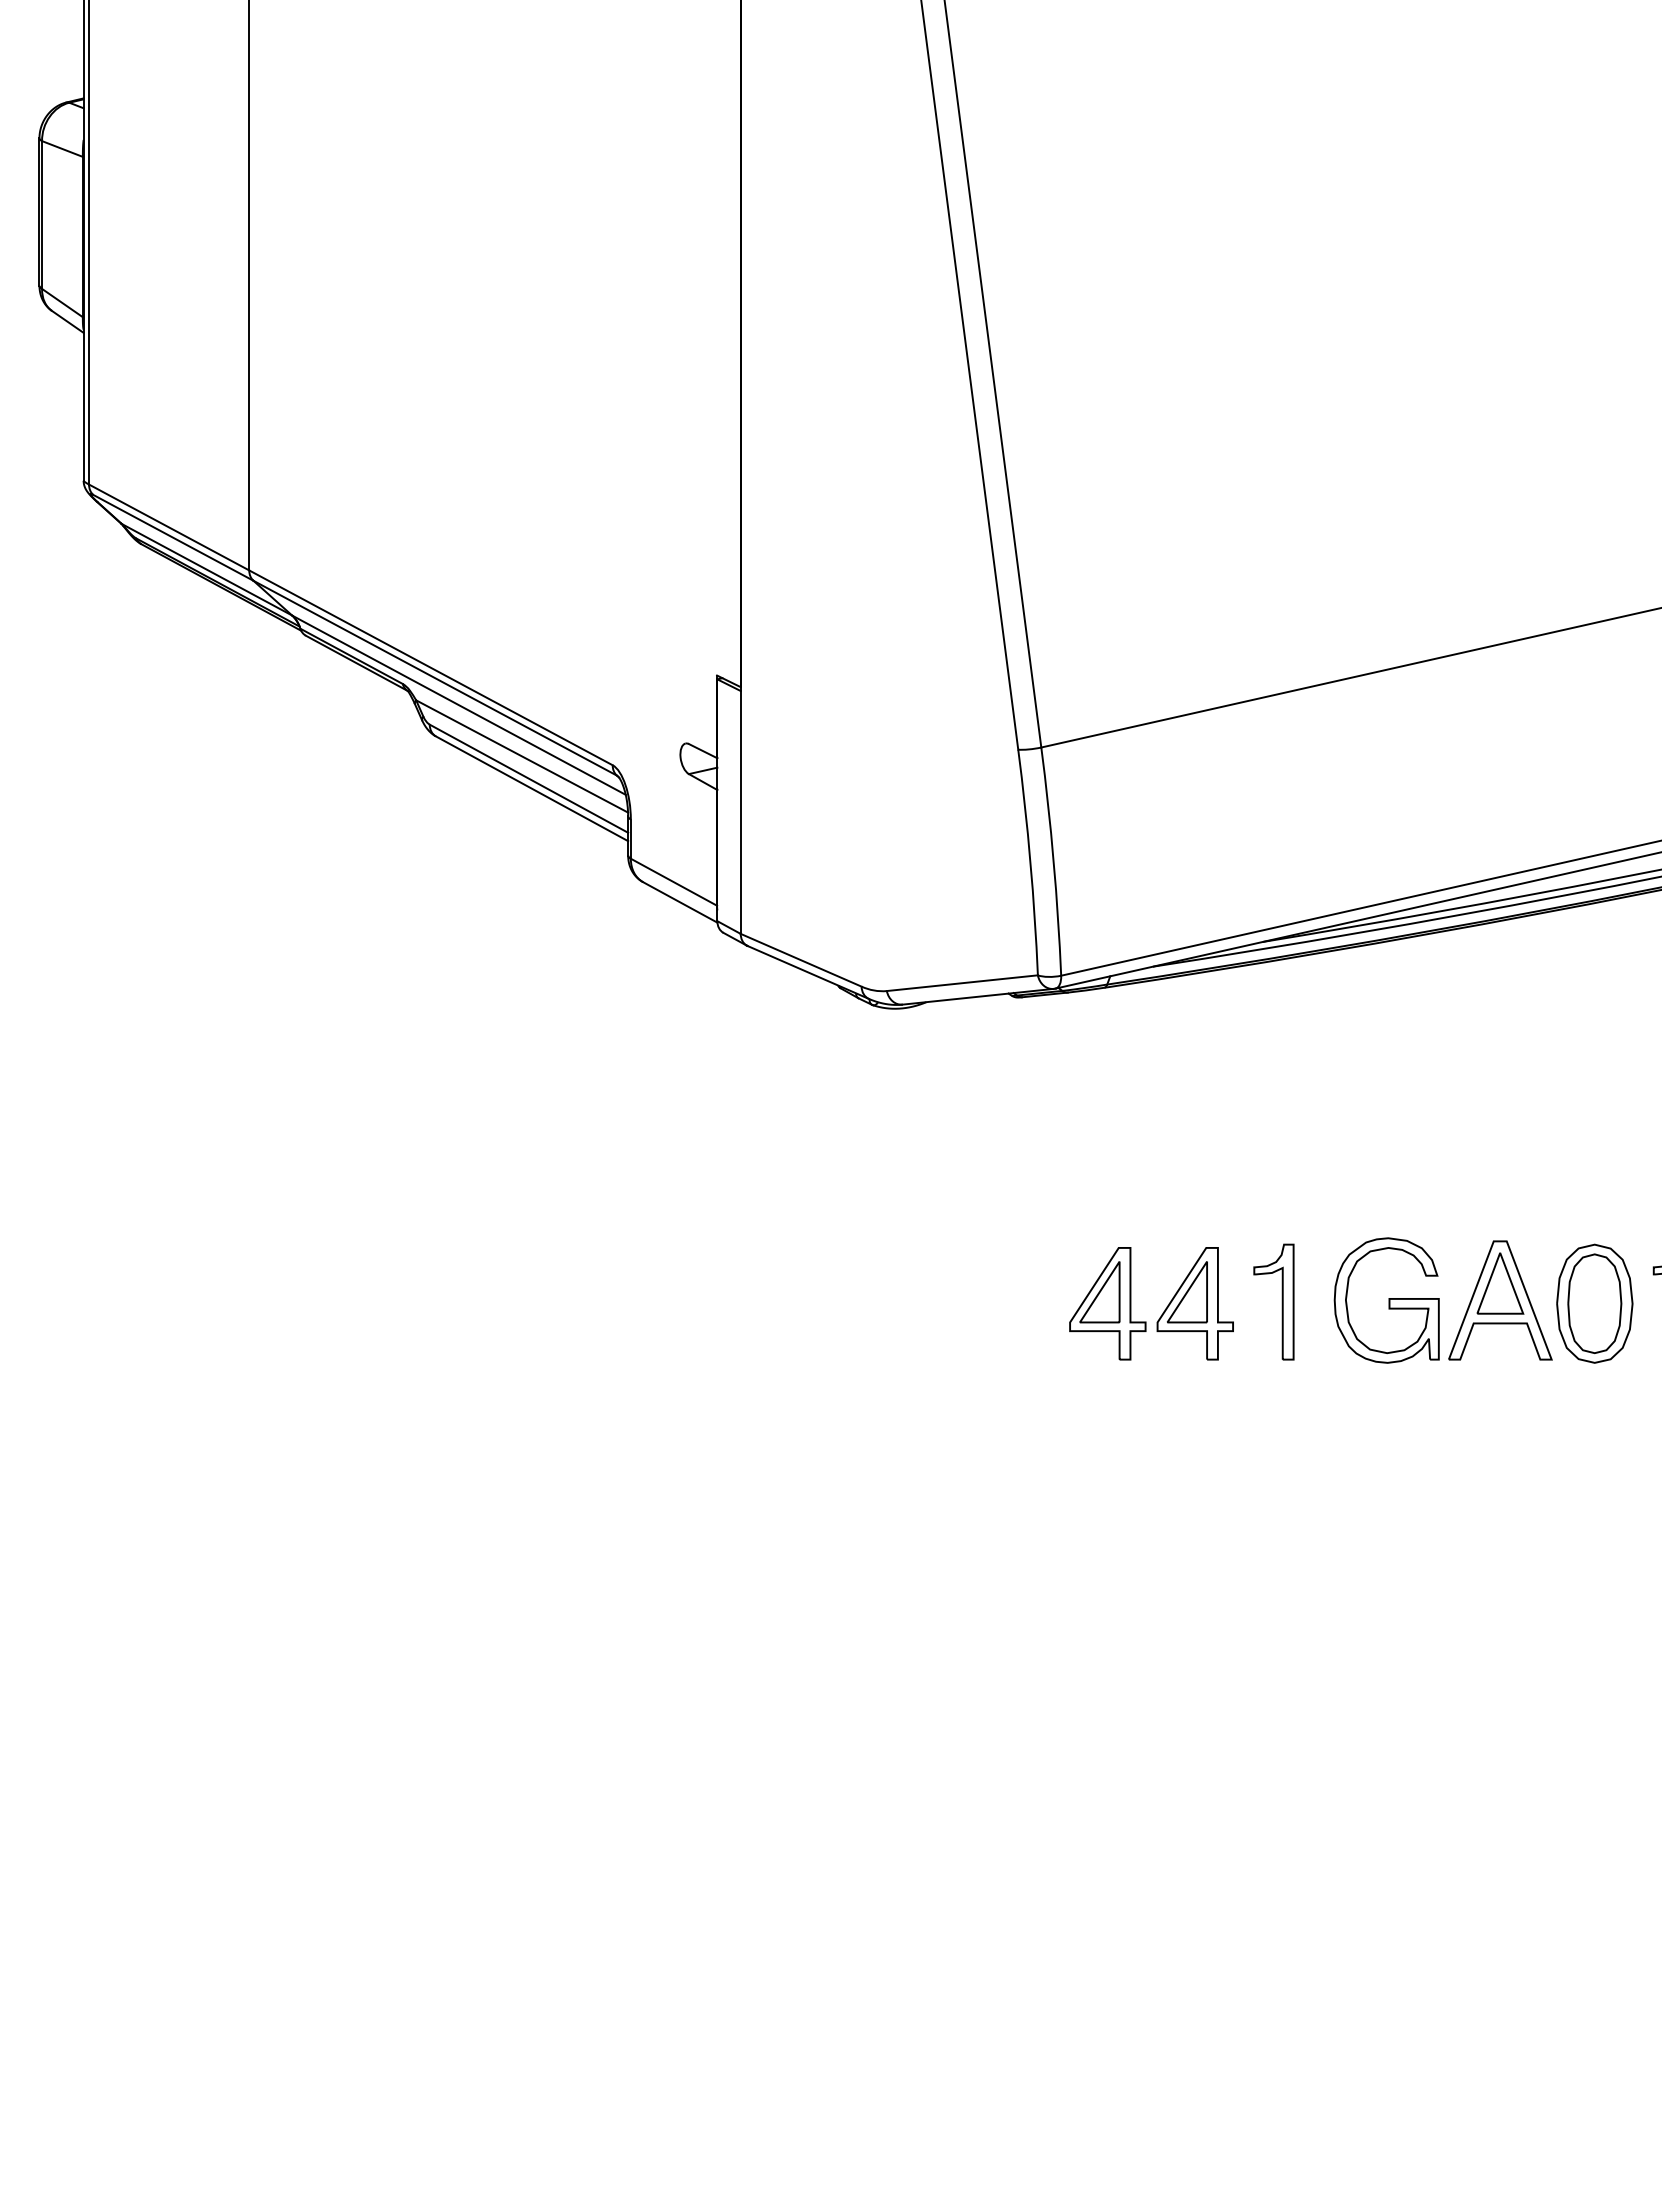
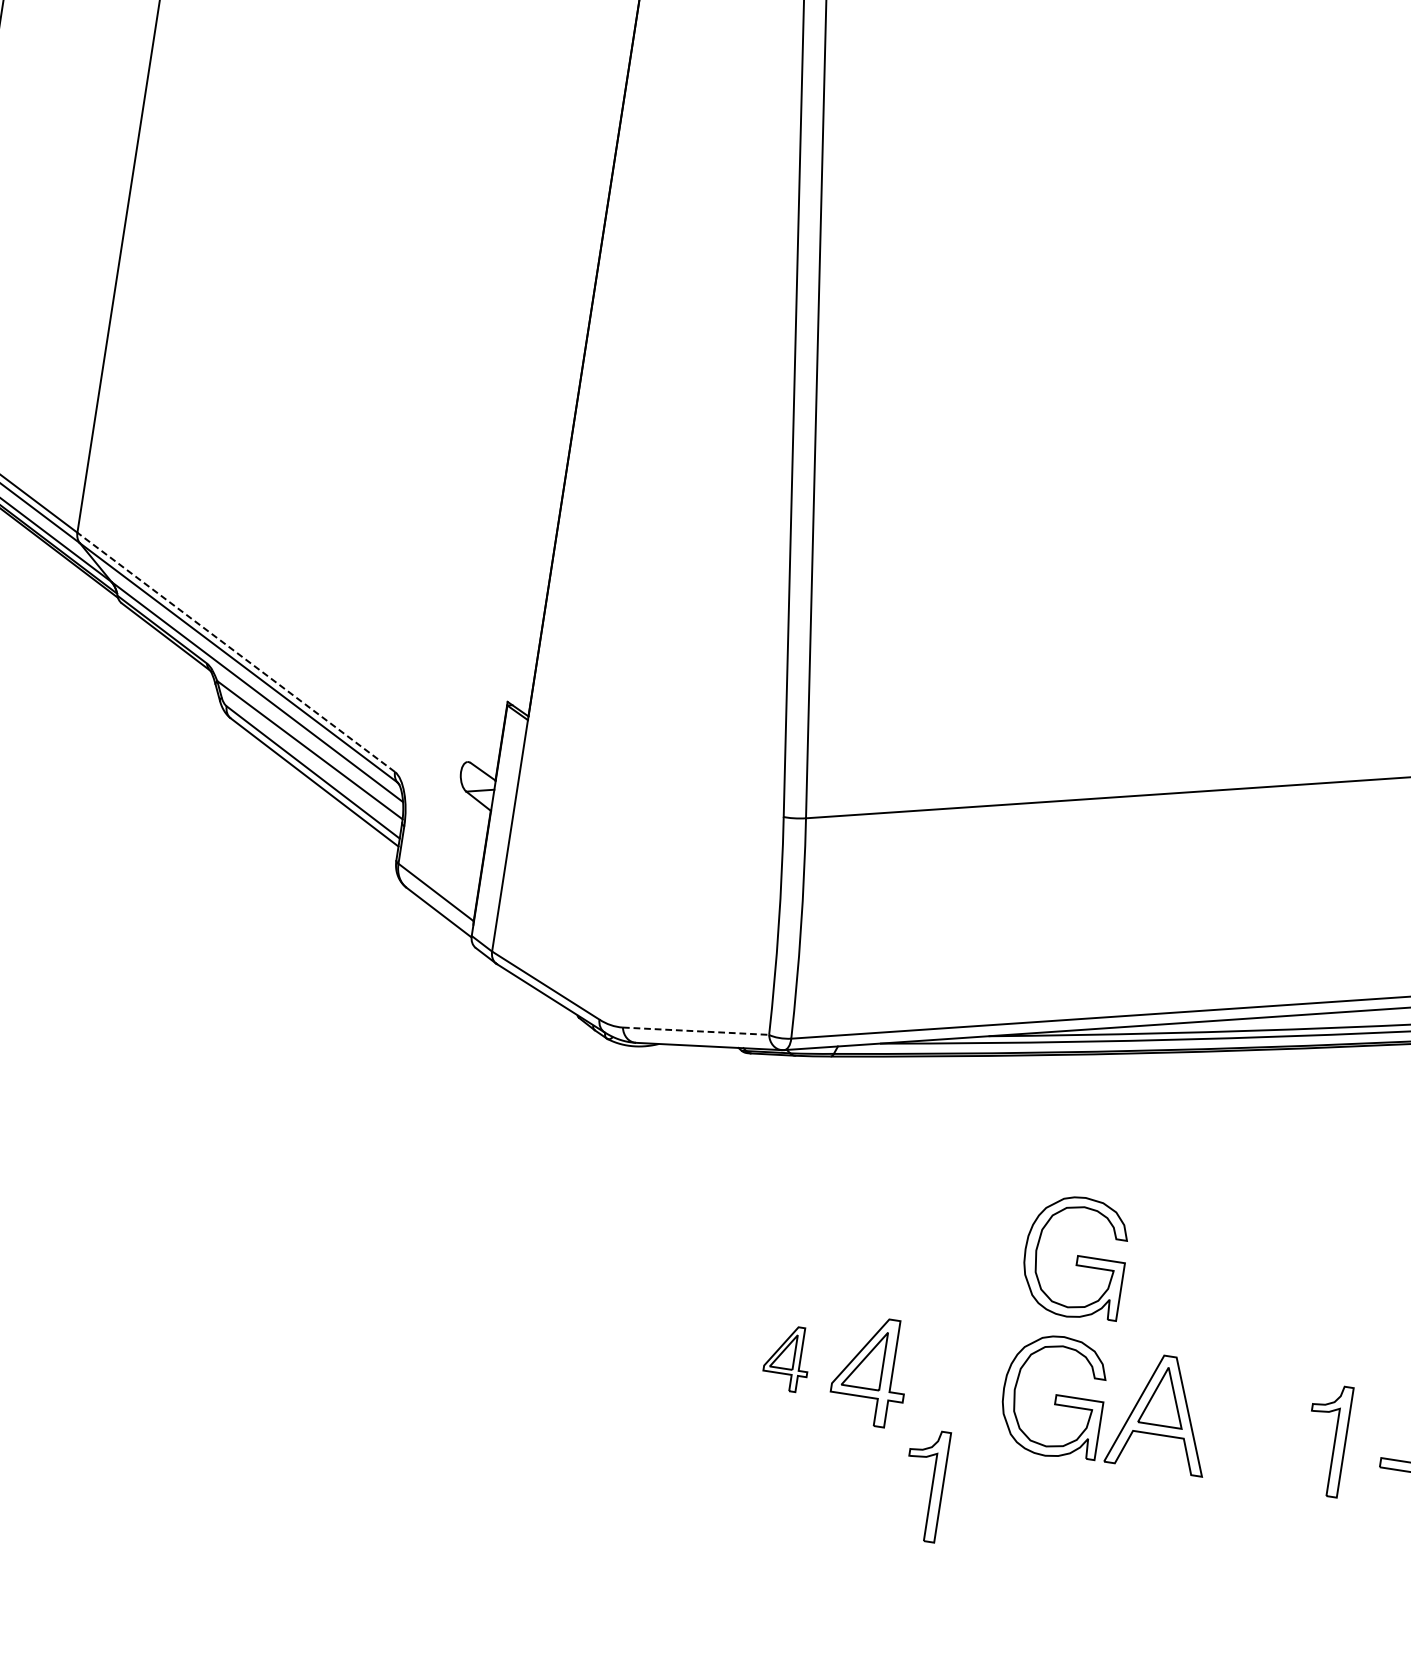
line: (430, 667) -> (235, 651), solid -> dashed
line: (962, 983) -> (696, 1031), solid -> dashed
part: (1386, 1154) -> (1074, 1257), added
part: (1281, 1301) -> (931, 1485), moved
part: (1107, 1303) -> (787, 1357), size x0.6
part: (1594, 1303) -> (1251, 1429), removed

